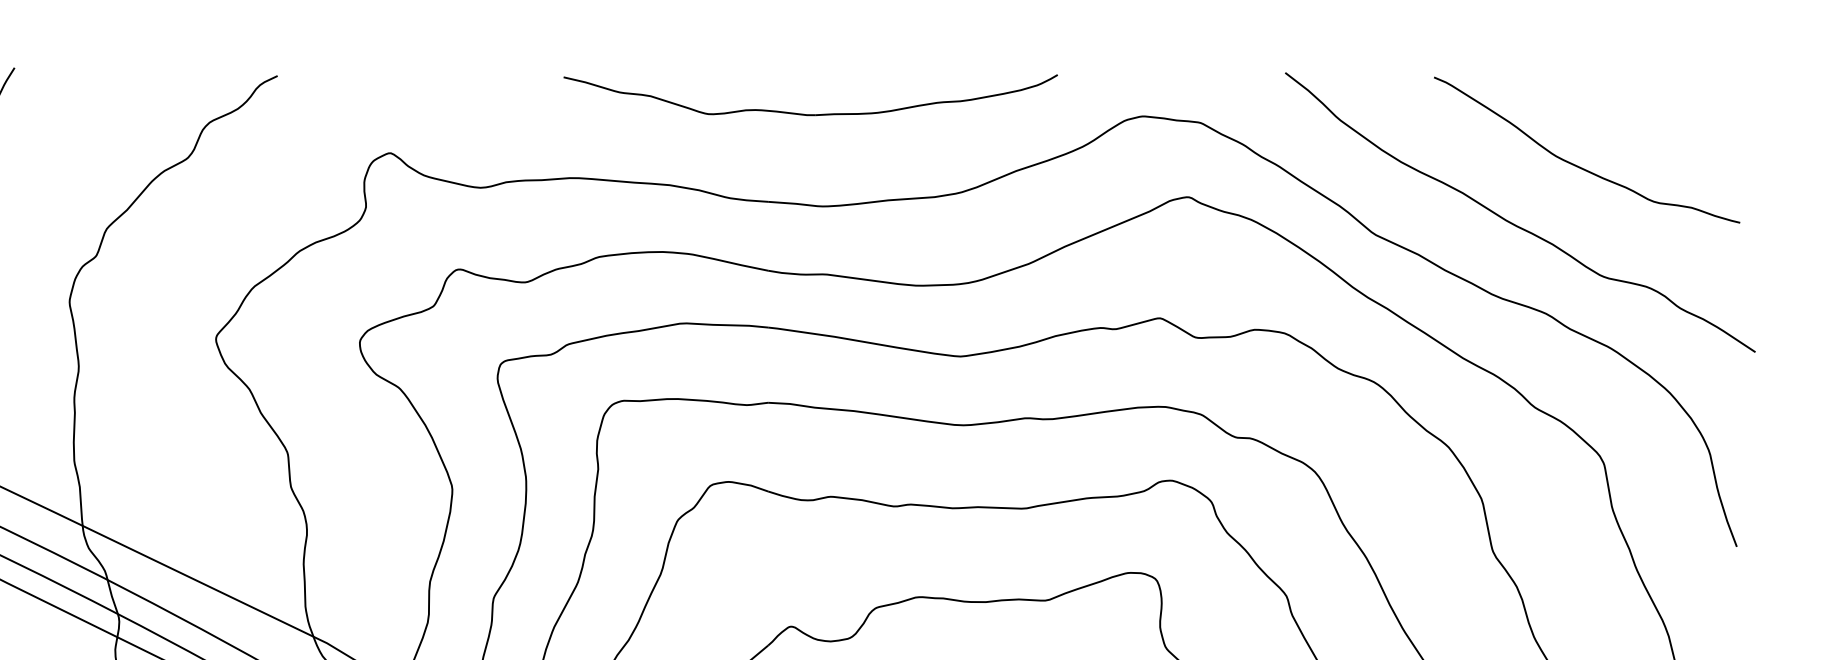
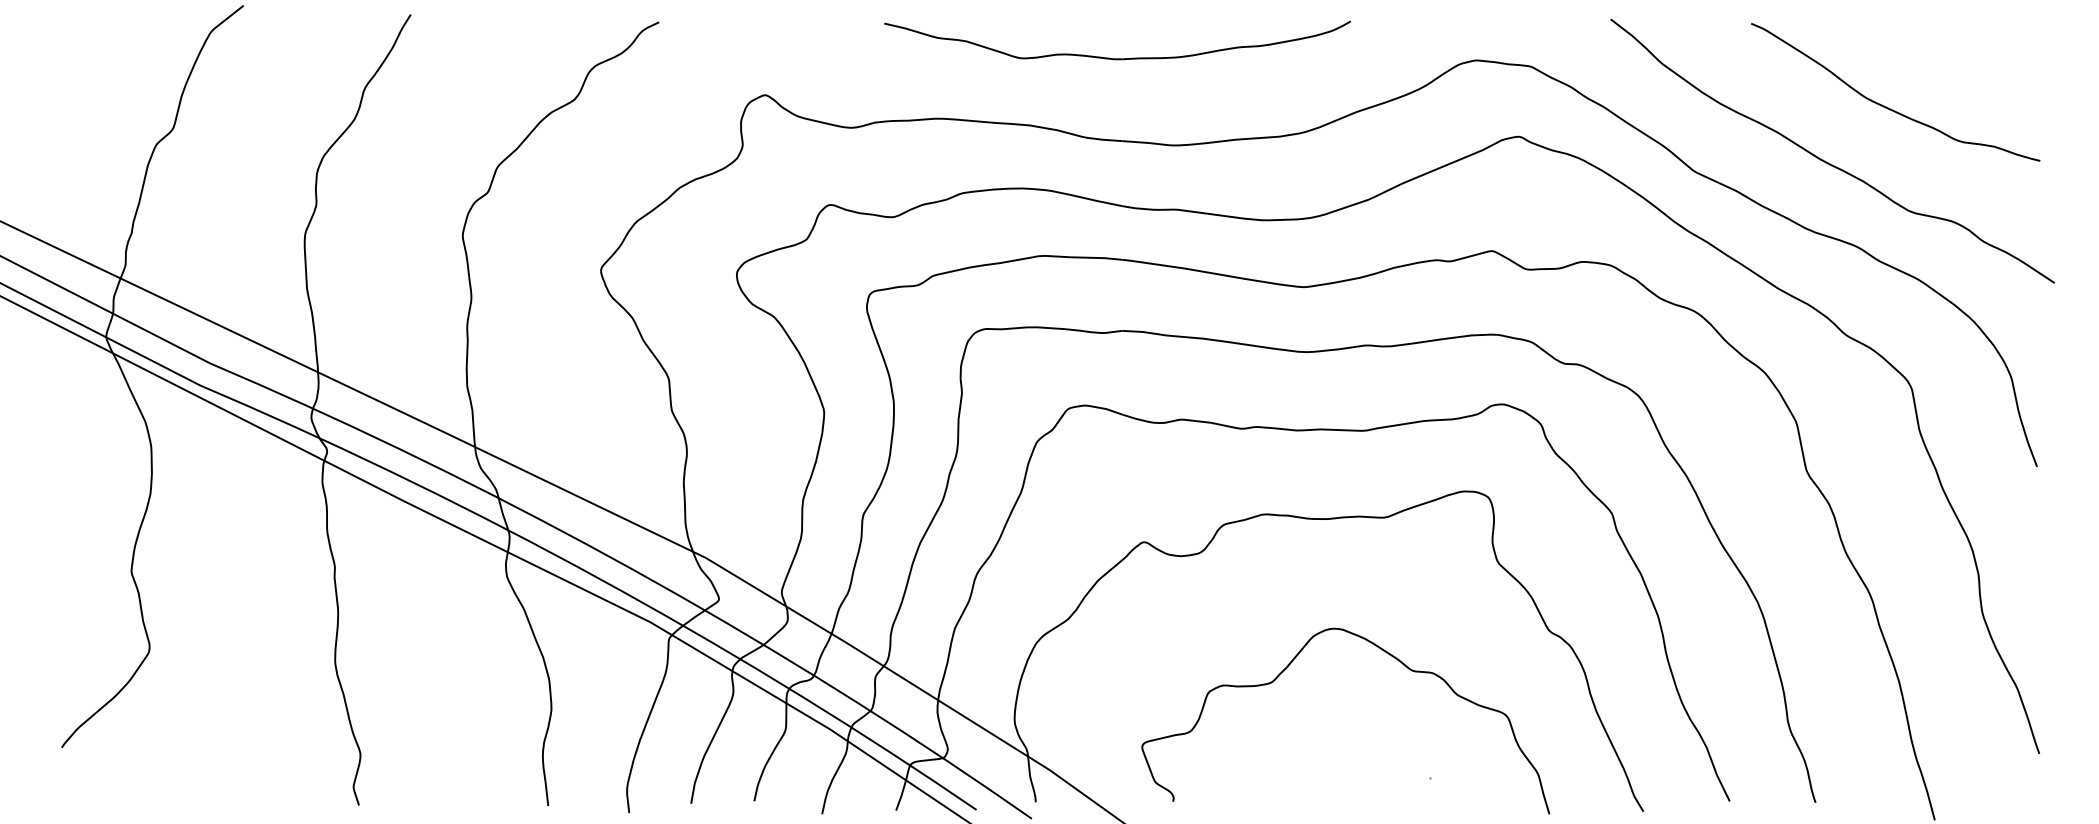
part: (810, 114) -> (1117, 58), moved

